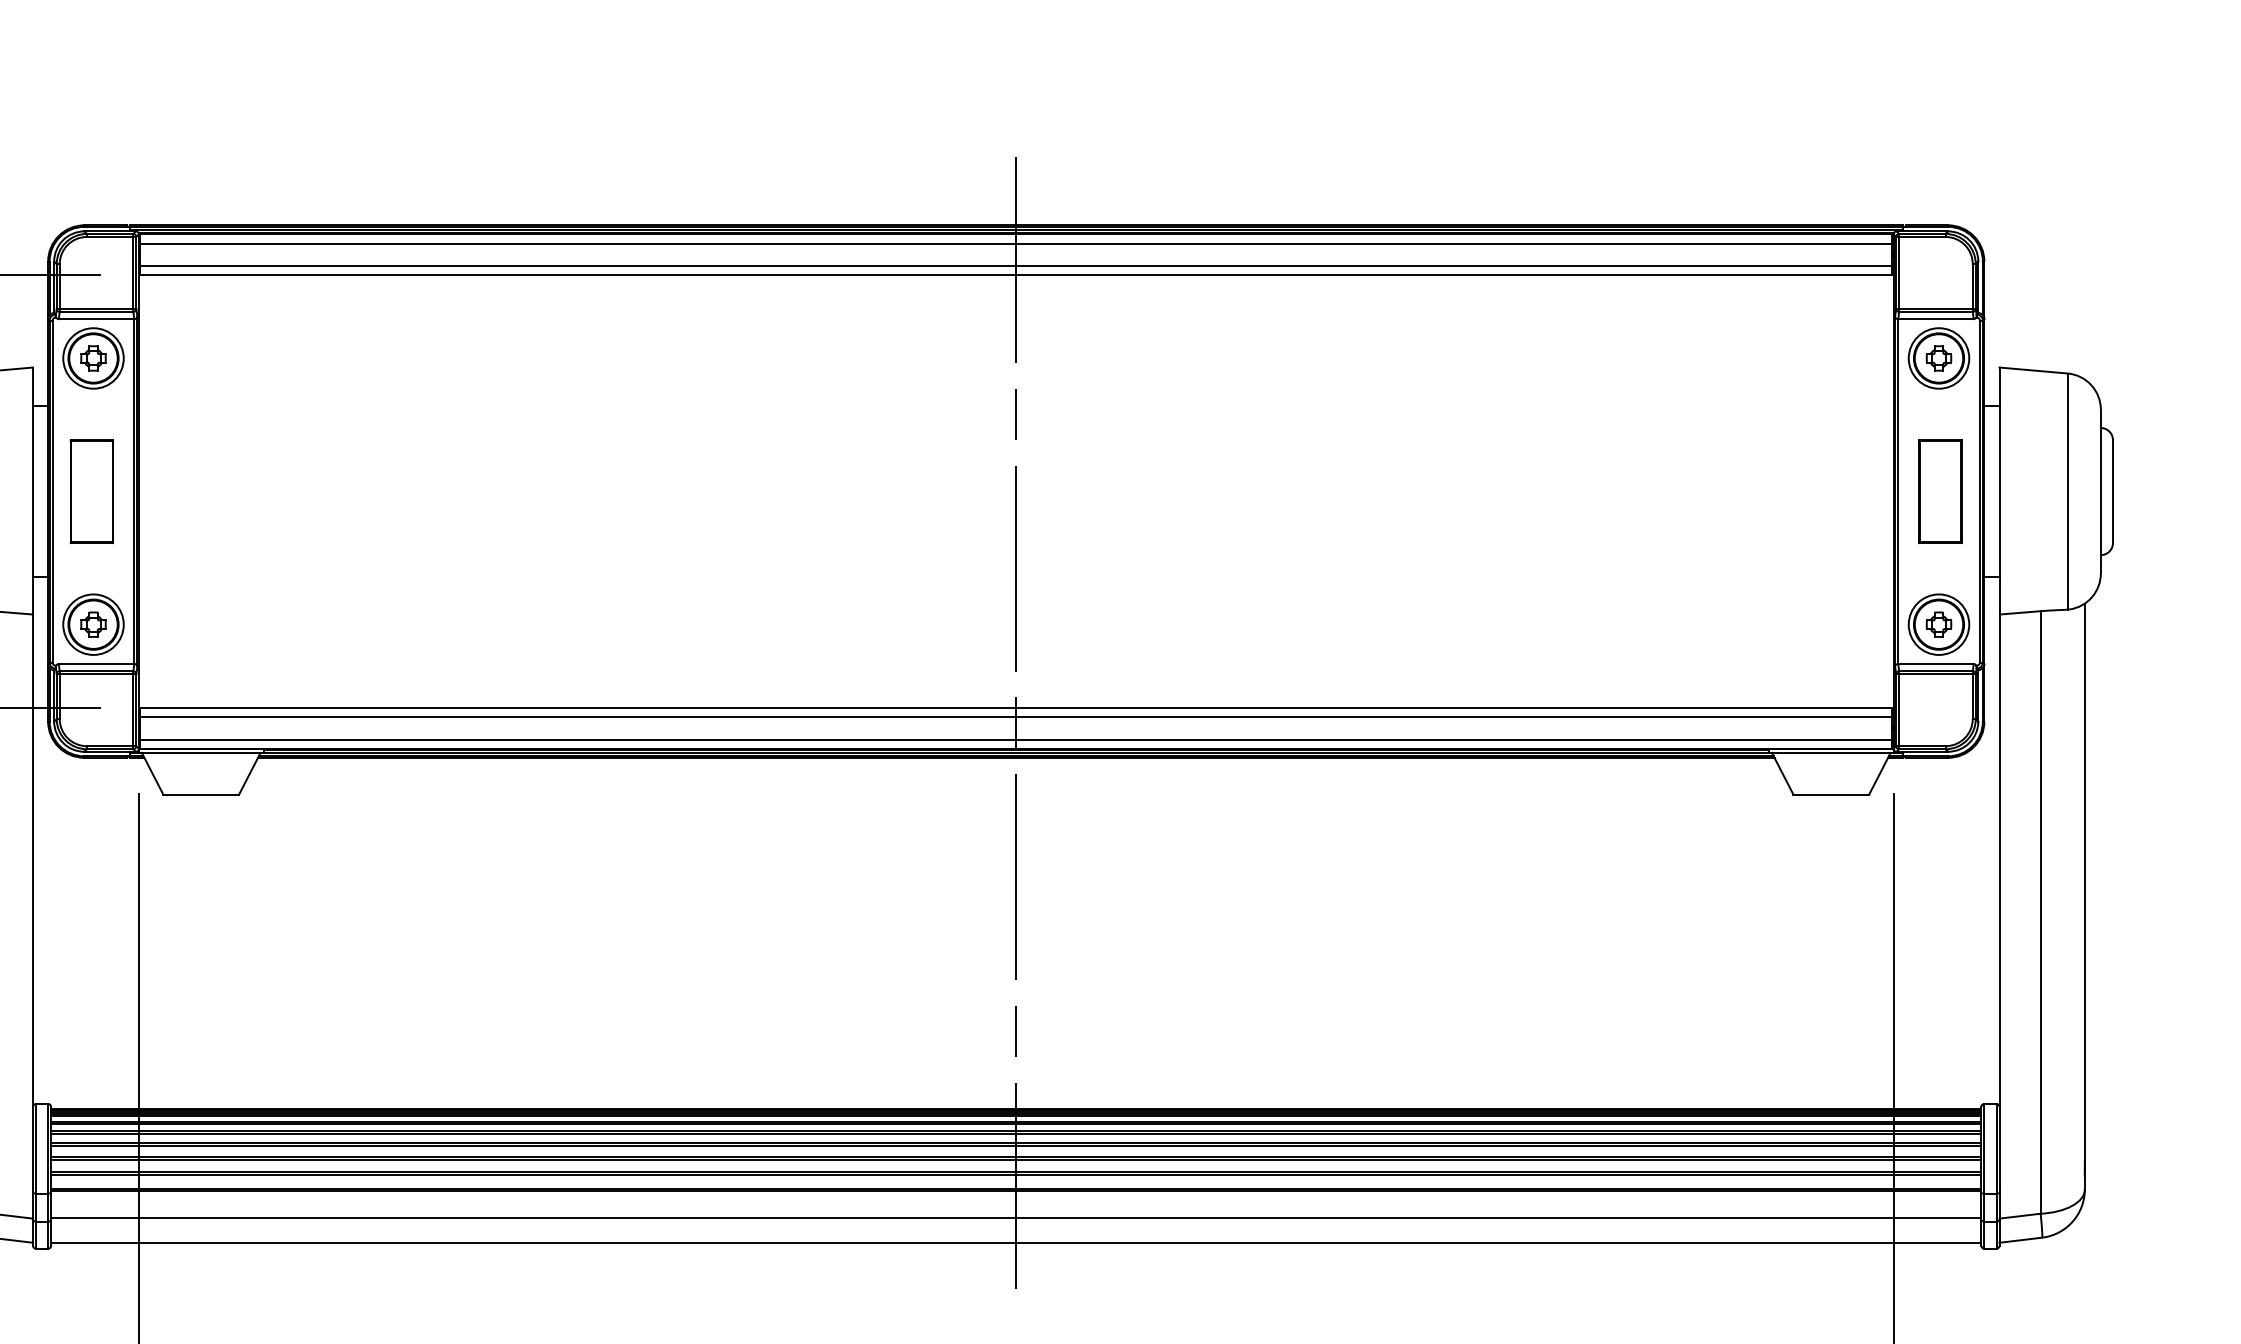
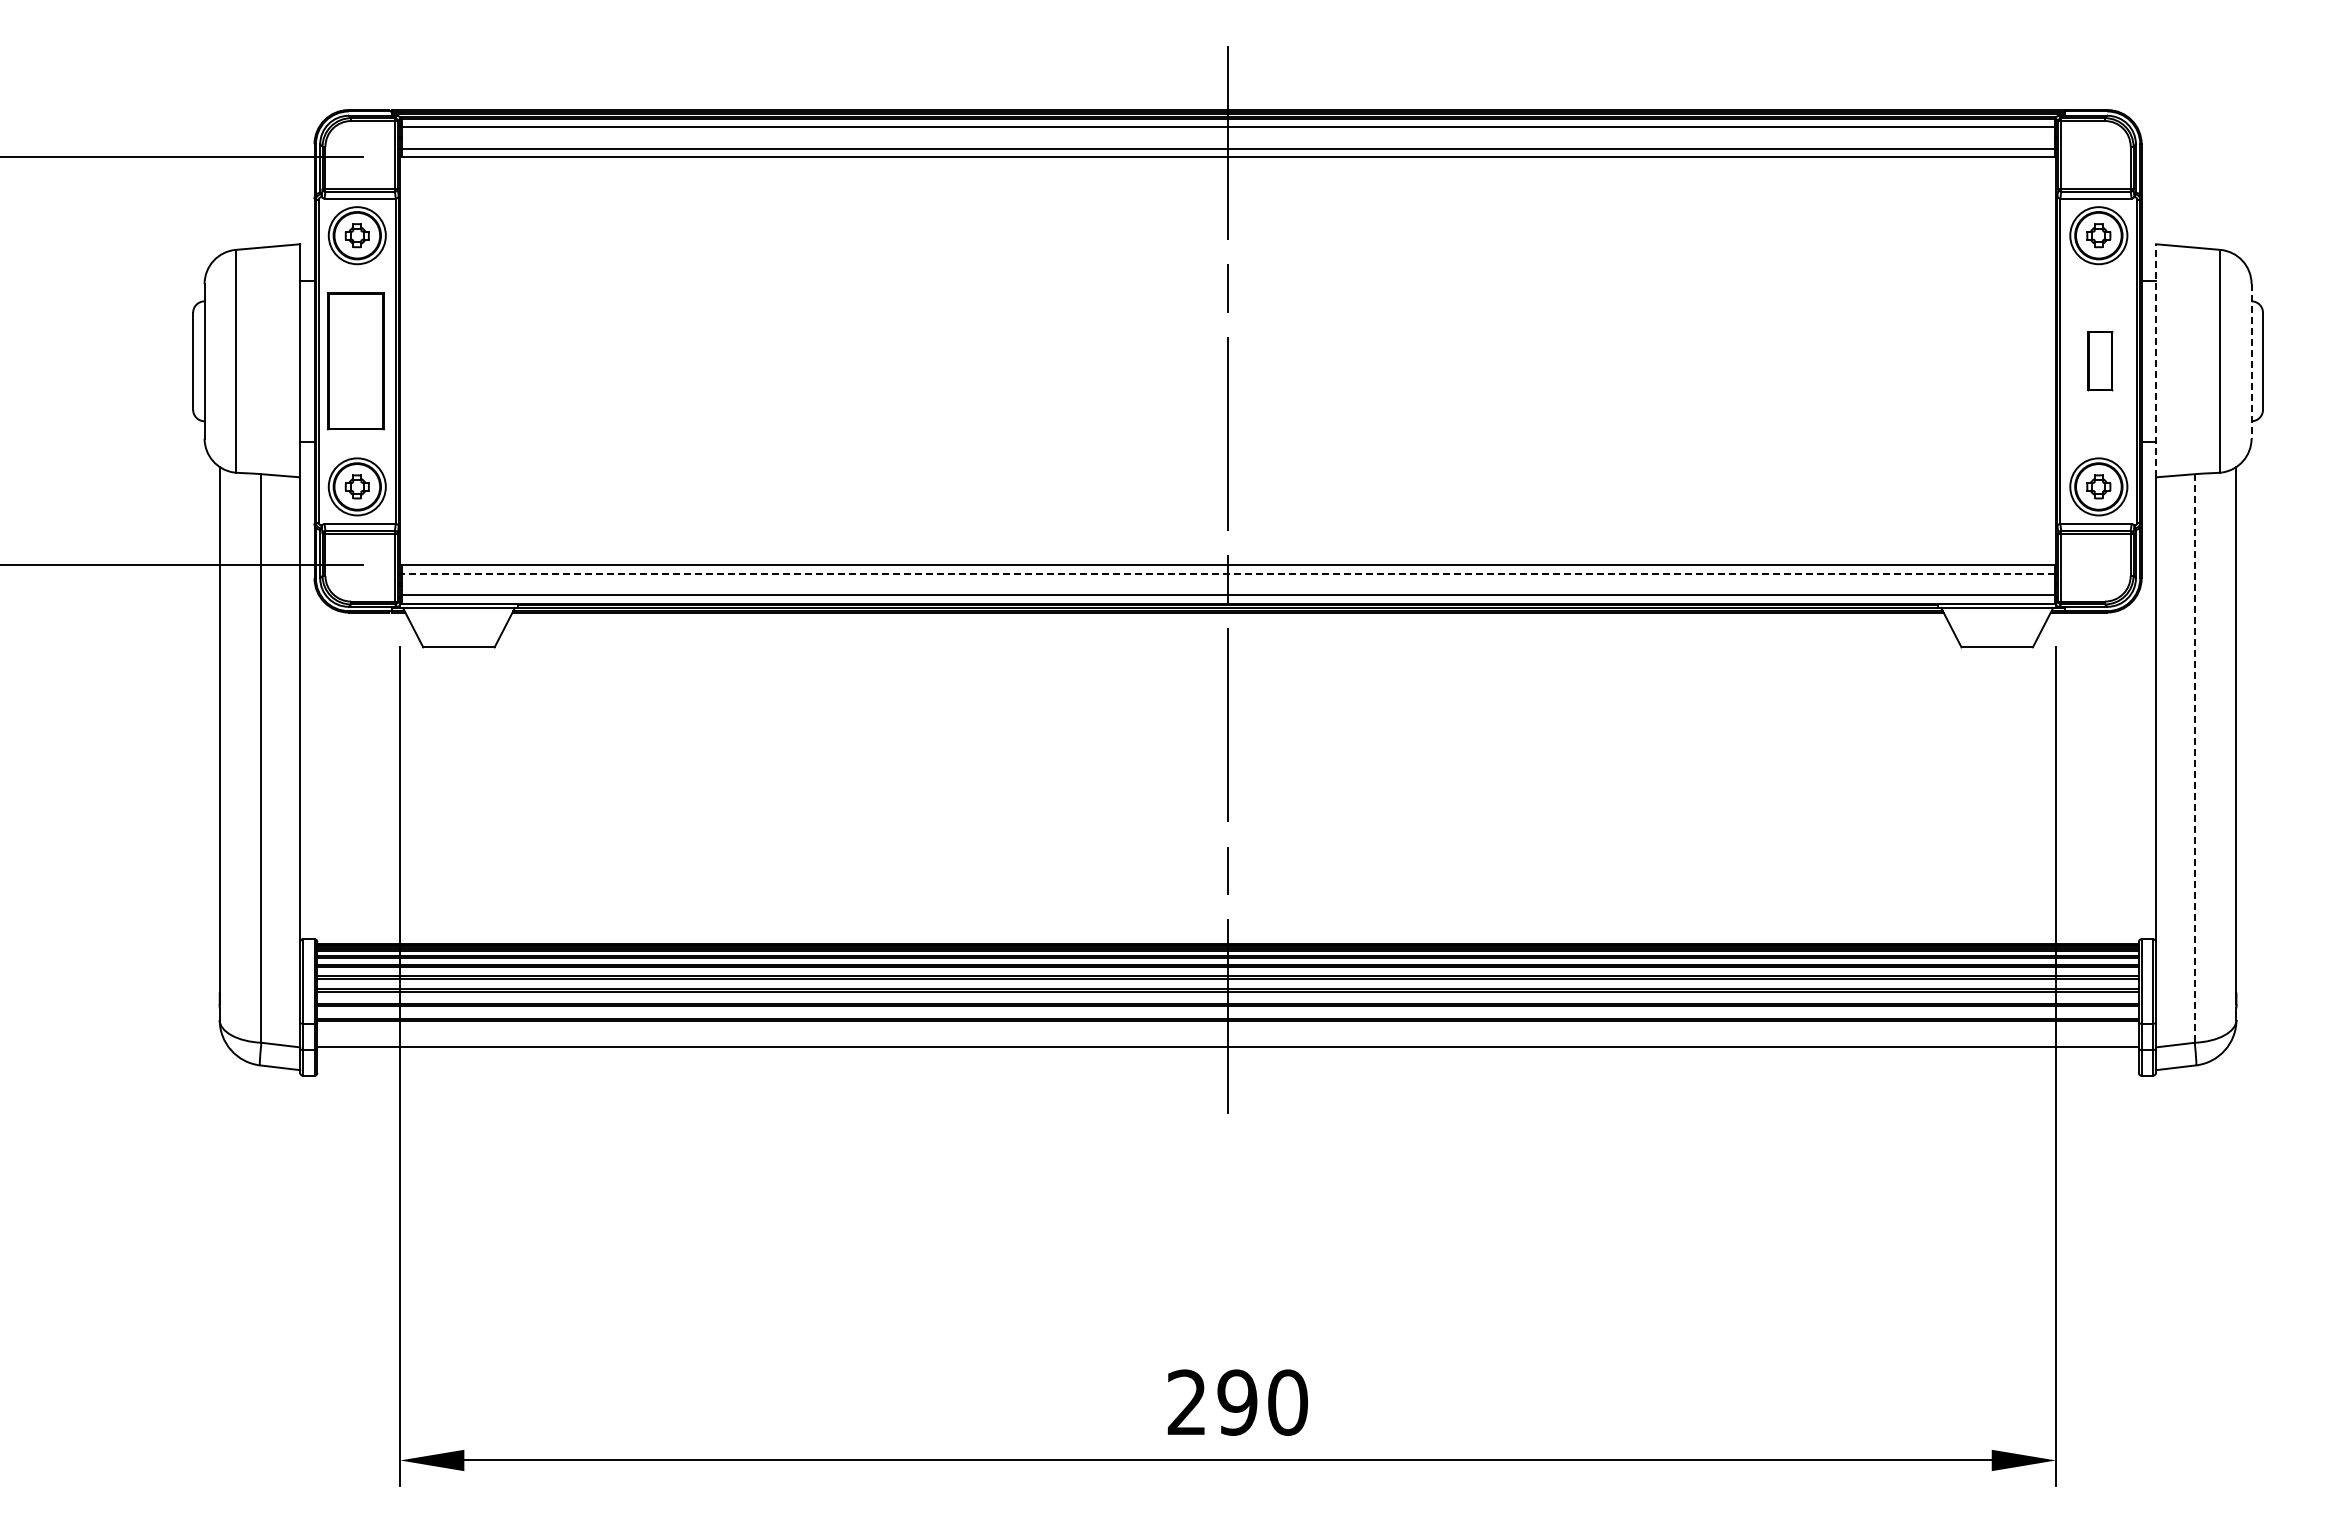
part: (91, 490) -> (355, 360), size x1.4
part: (1940, 490) -> (2100, 360), size x0.6
line: (1999, 490) -> (2155, 360), solid -> dashed
line: (2100, 491) -> (2251, 361), solid -> dashed
line: (1016, 717) -> (1228, 574), solid -> dashed
line: (2040, 912) -> (2194, 758), solid -> dashed
line: (1015, 1243) -> (1227, 1070), removed

